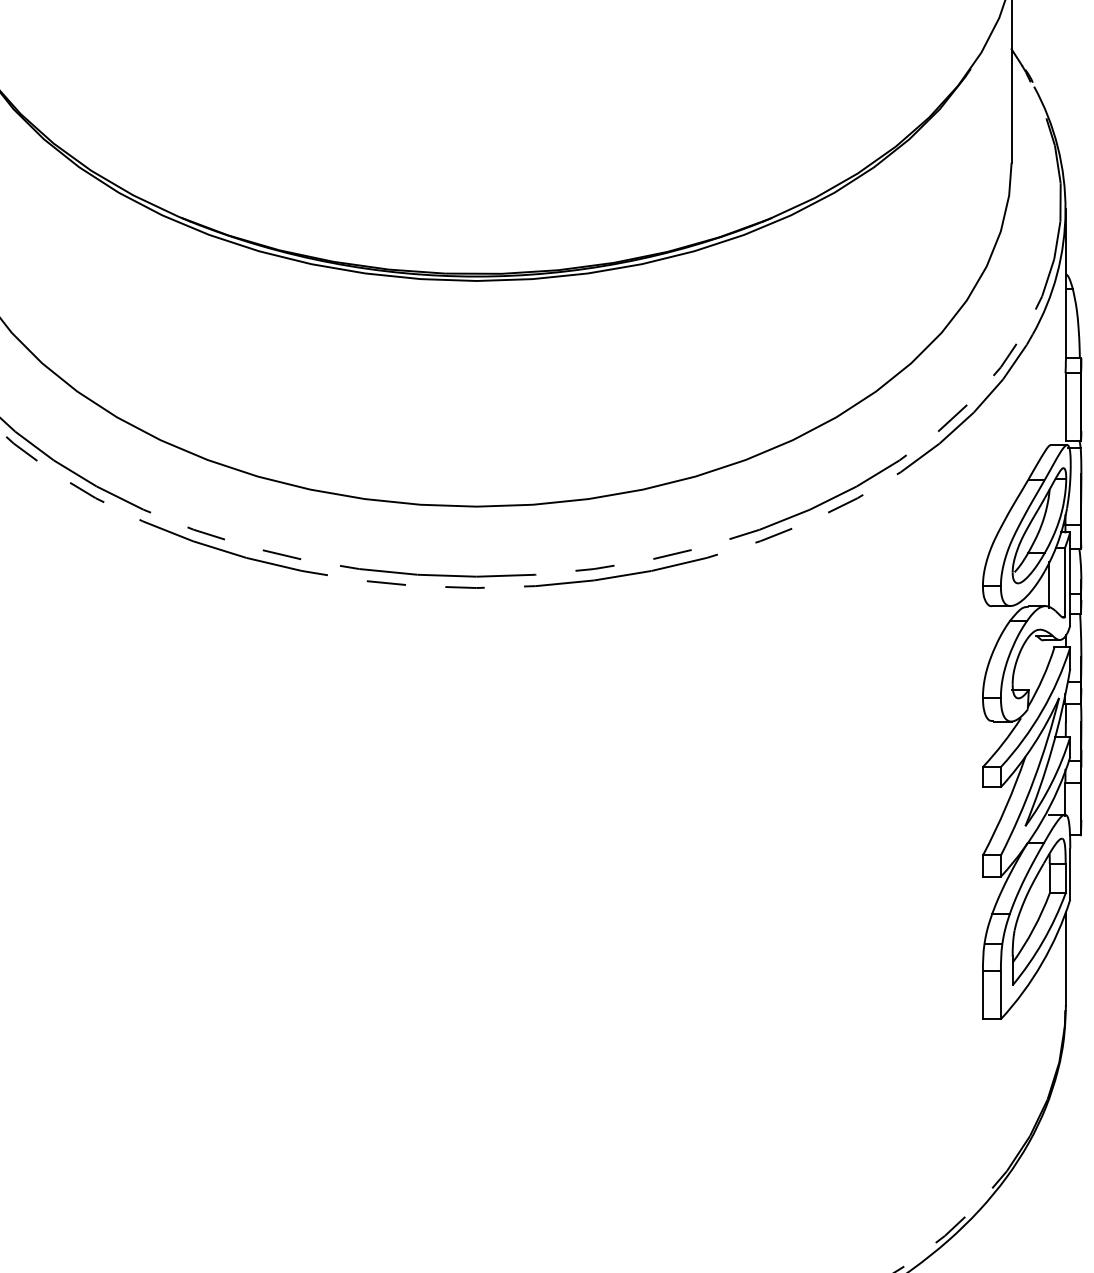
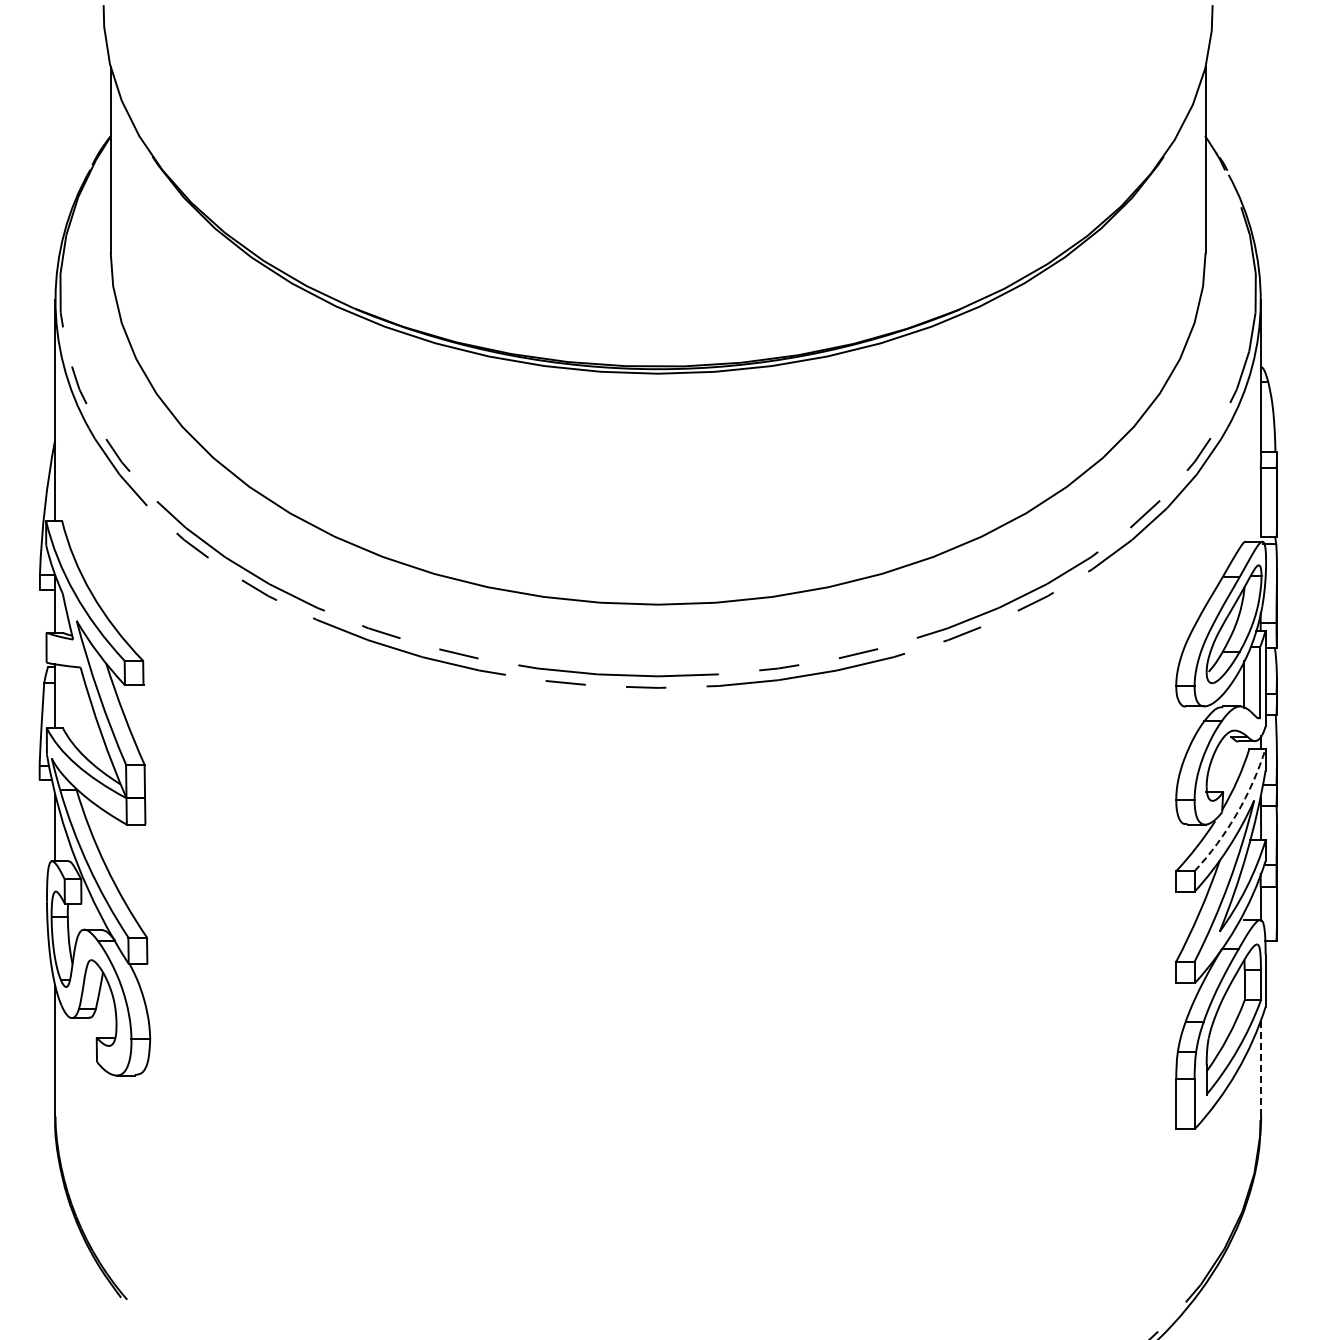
arc: (1041, 710) -> (1236, 813), solid -> dashed
line: (1066, 959) -> (1261, 1068), solid -> dashed

